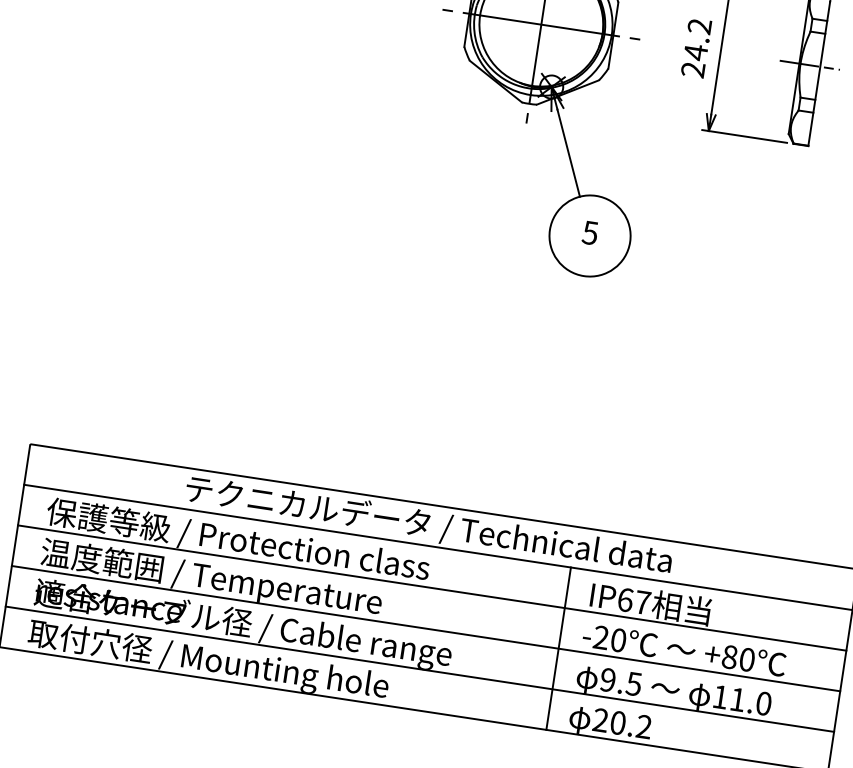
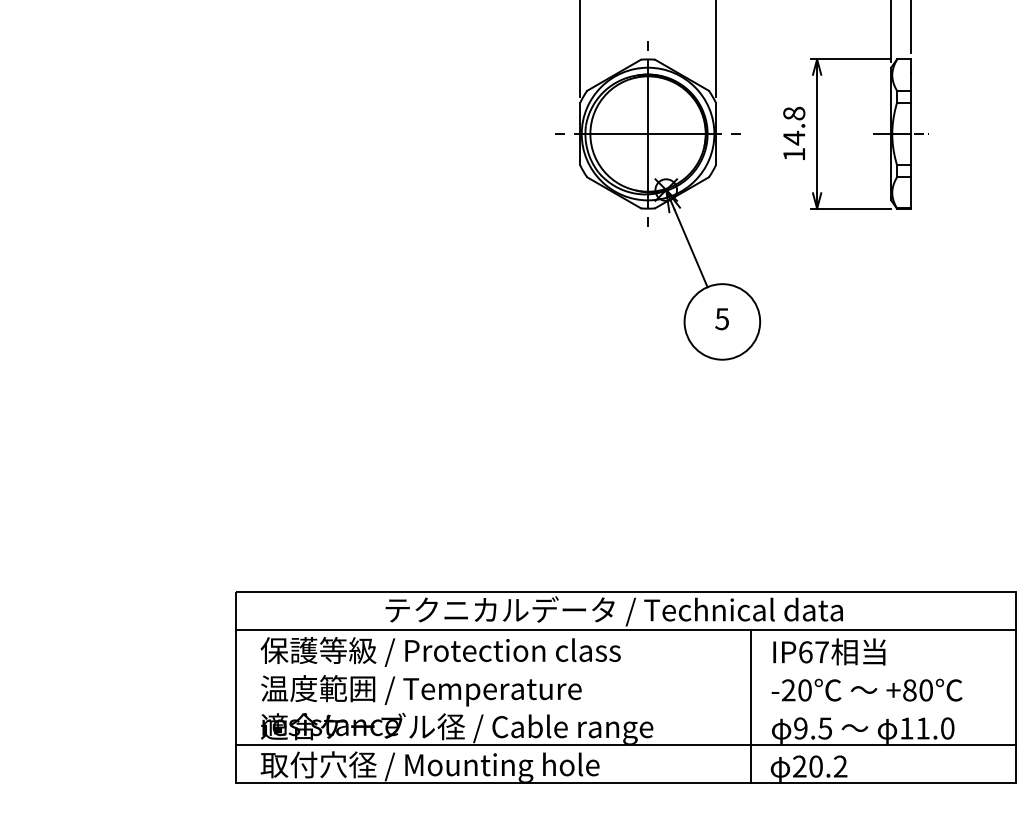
text: (696, 47) -> (794, 133), 24.2 -> 14.8
line: (431, 588) -> (625, 668), removed
line: (425, 628) -> (625, 706), removed

